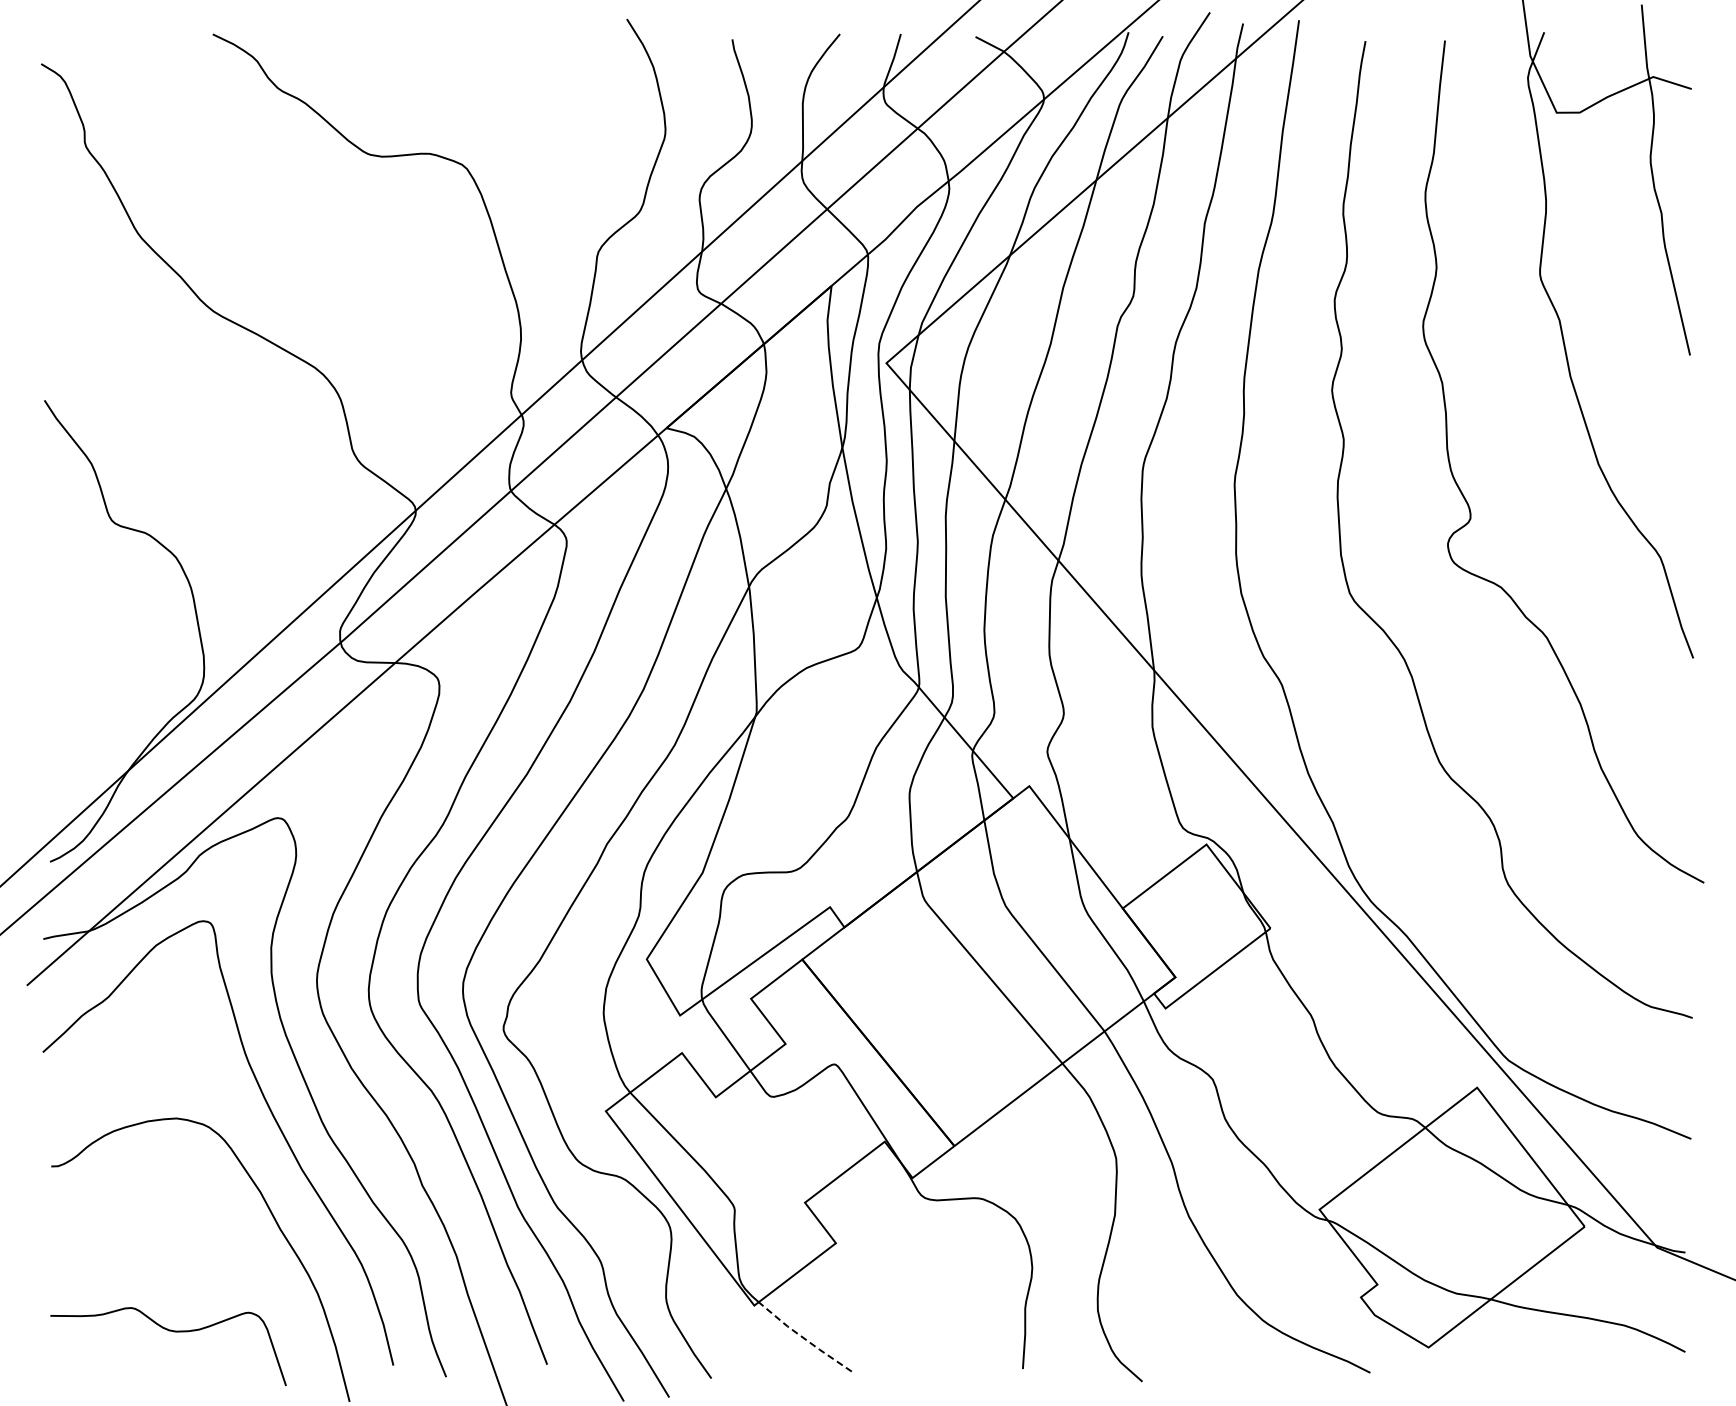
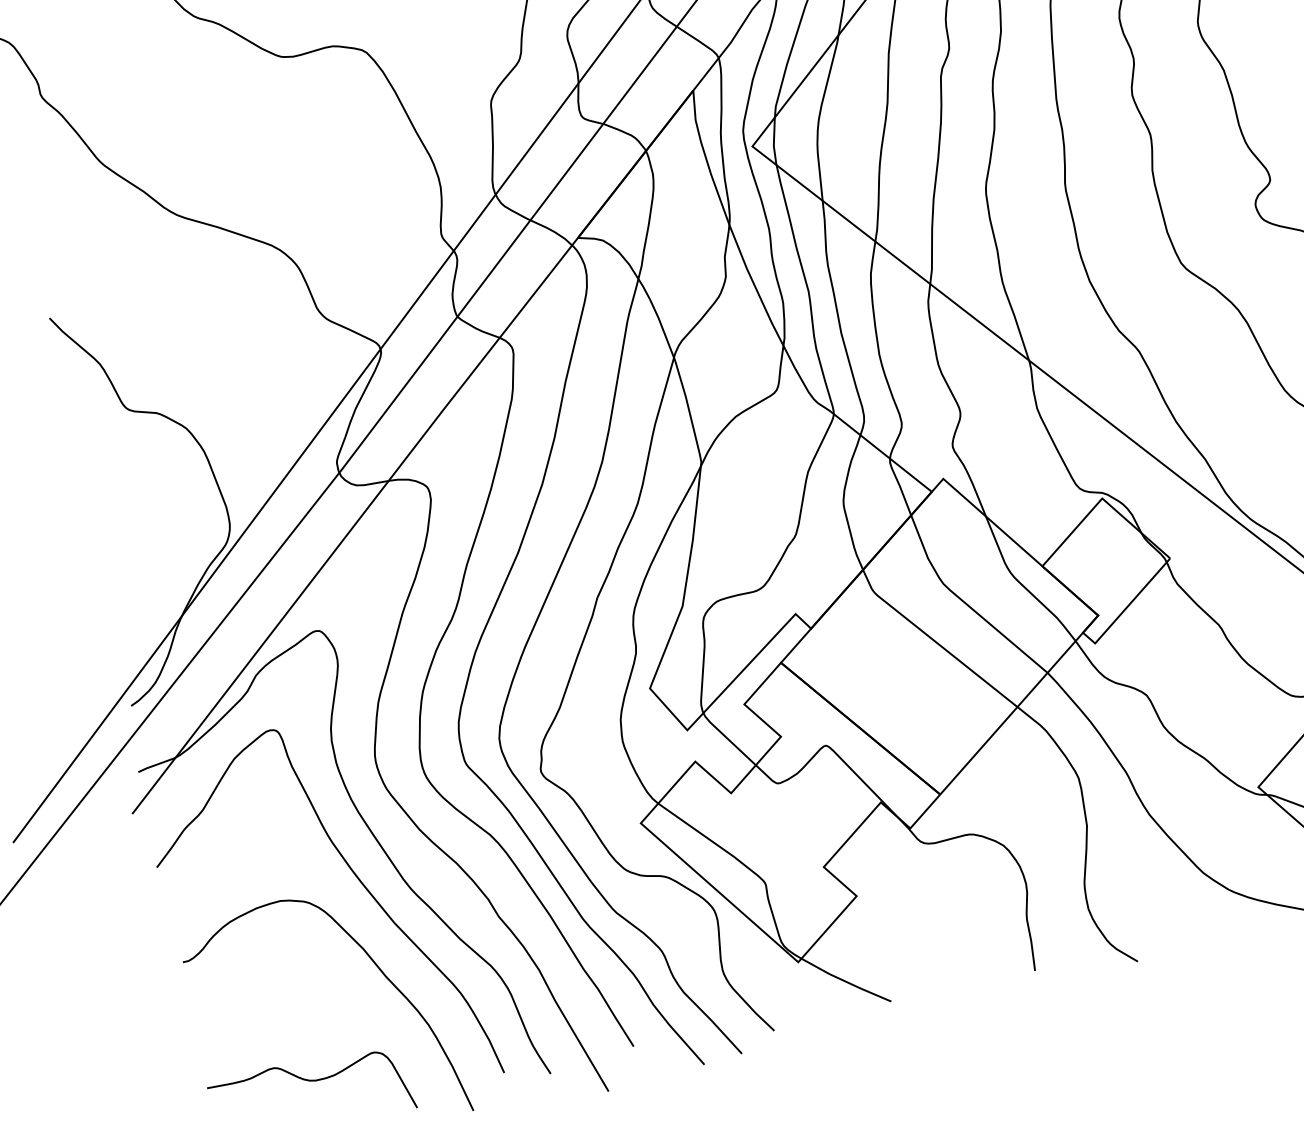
line: (803, 1338) -> (845, 981), dashed -> solid

